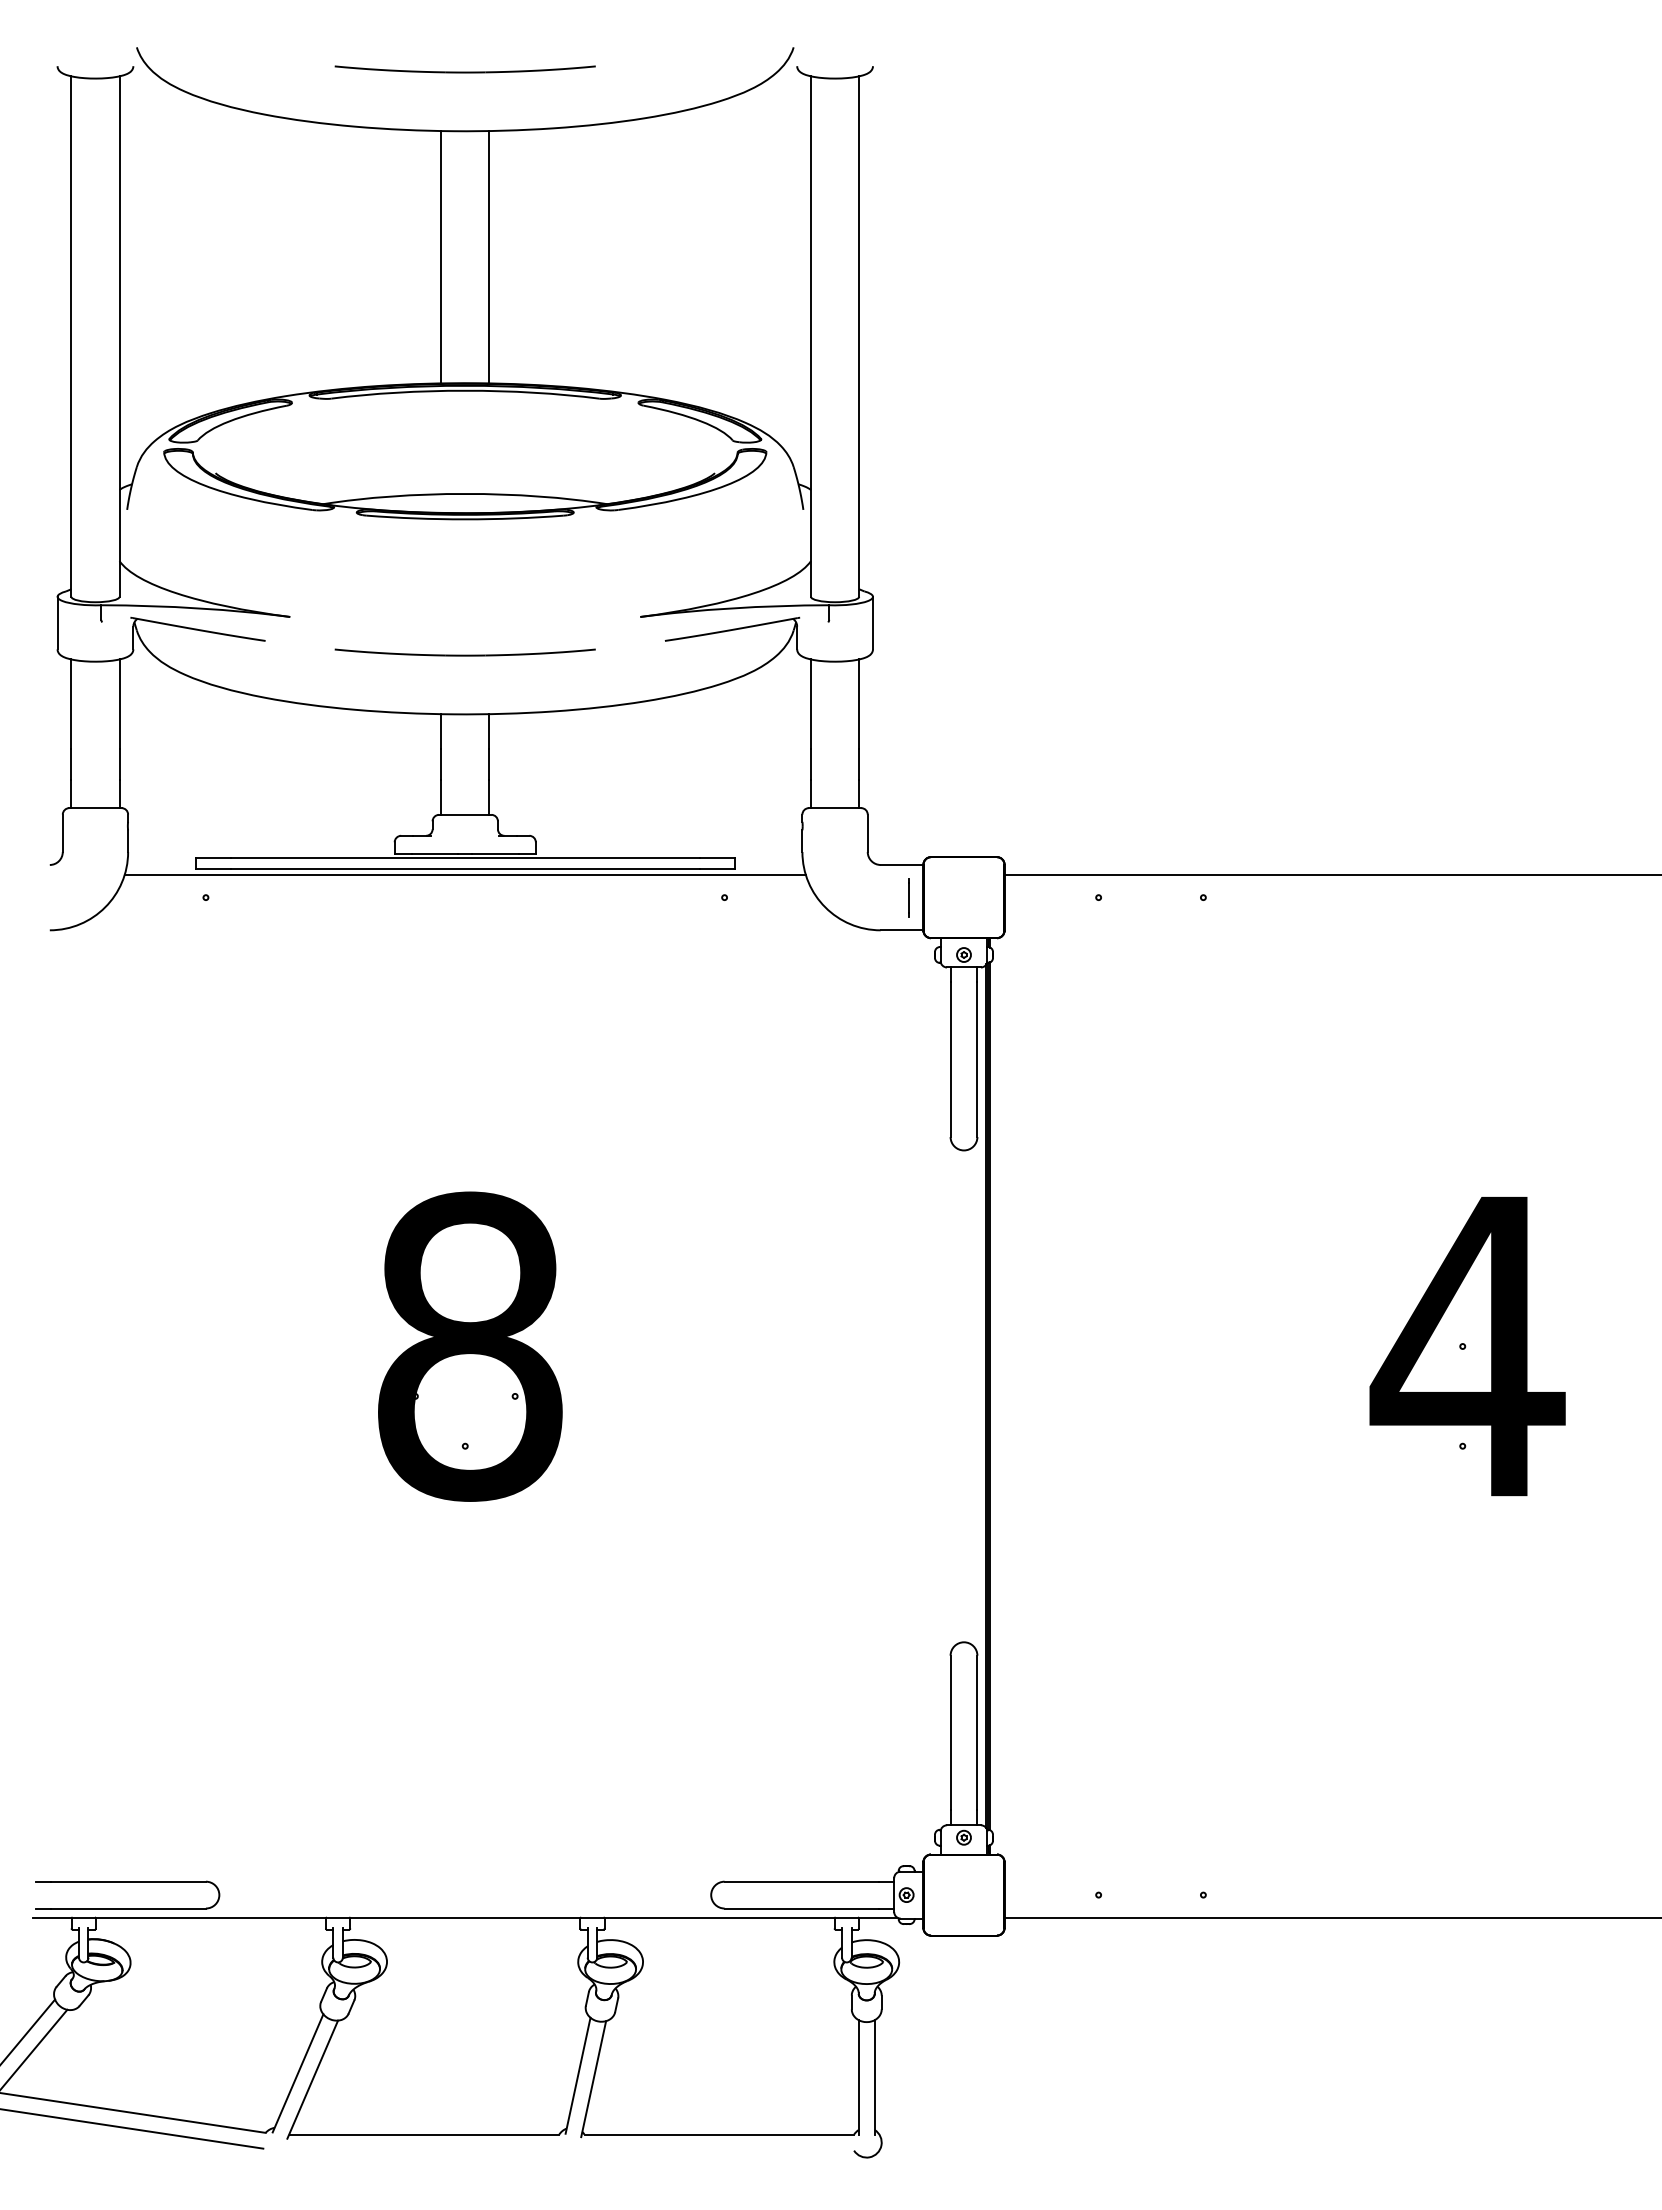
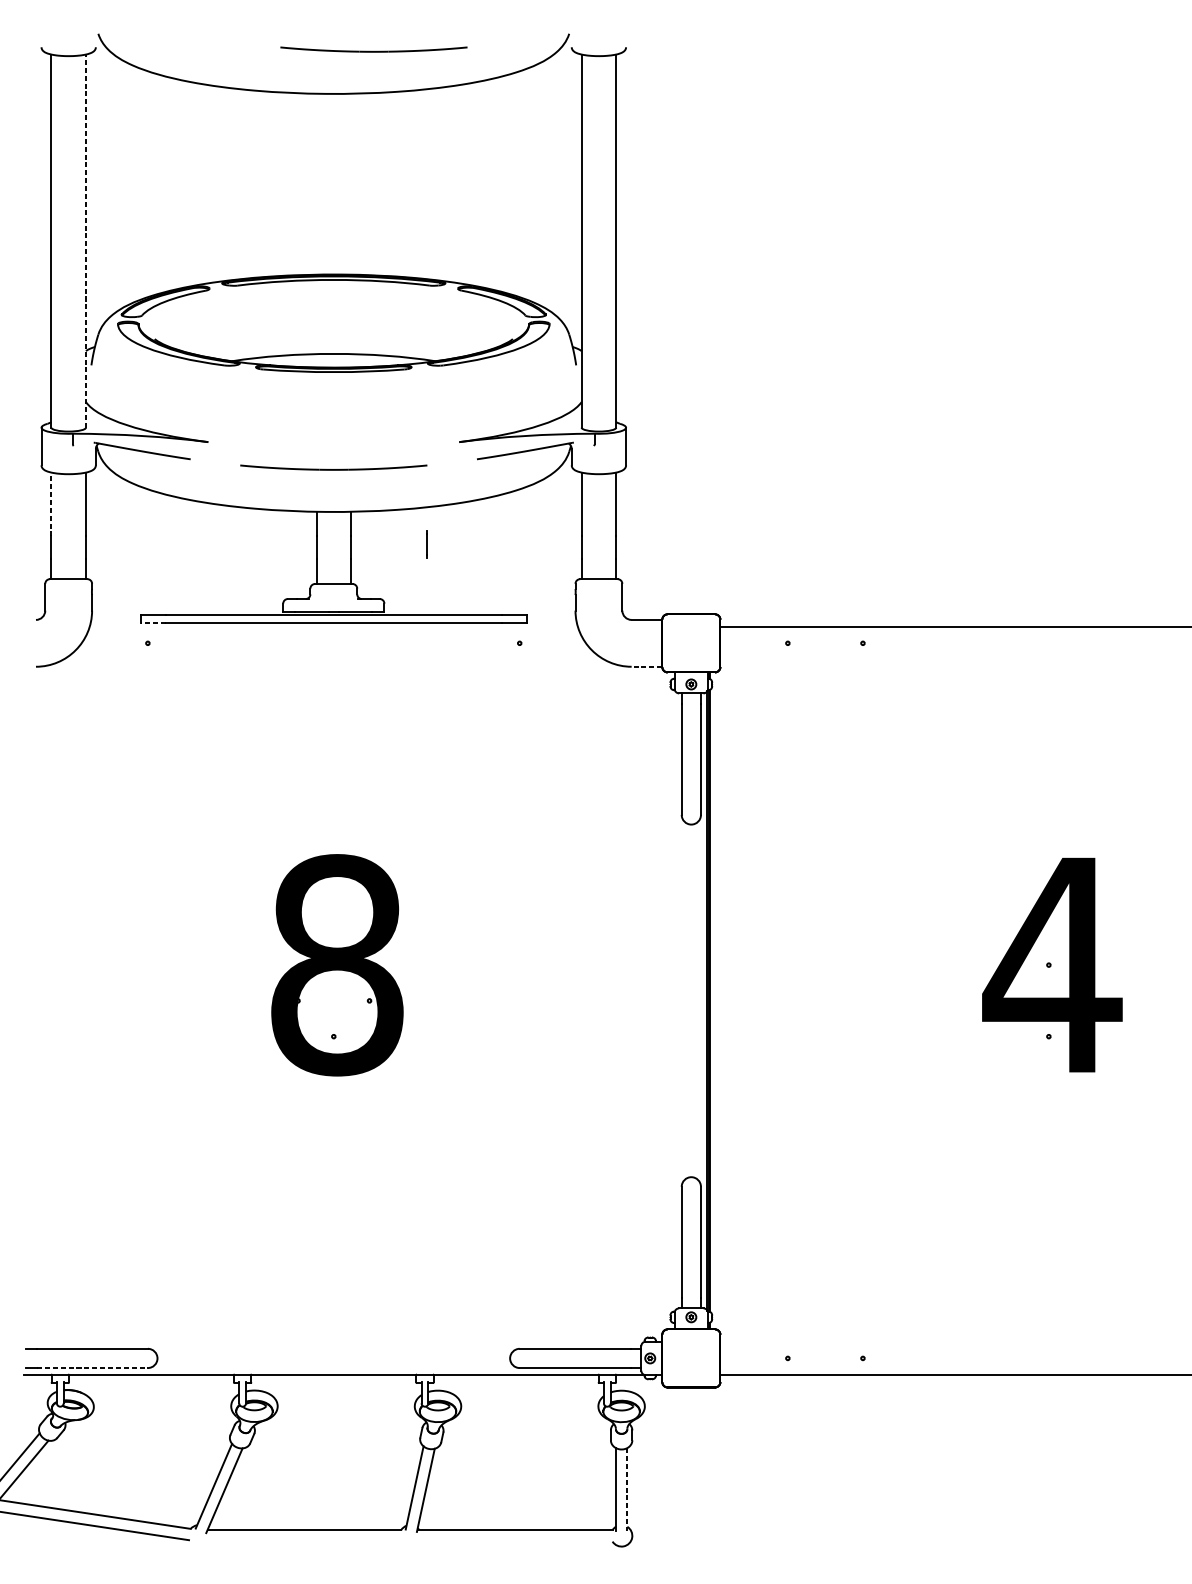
part: (464, 69) -> (373, 49), moved
line: (441, 257) -> (316, 184), removed
line: (489, 257) -> (351, 184), removed
line: (119, 336) -> (85, 241), solid -> dashed
line: (71, 704) -> (51, 504), solid -> dashed
line: (212, 868) -> (152, 622), solid -> dashed
line: (464, 875) -> (333, 627), removed
line: (908, 897) -> (427, 544), moved
line: (901, 930) -> (646, 666), solid -> dashed
line: (129, 1908) -> (93, 1368), solid -> dashed
line: (874, 2077) -> (627, 1489), solid -> dashed

